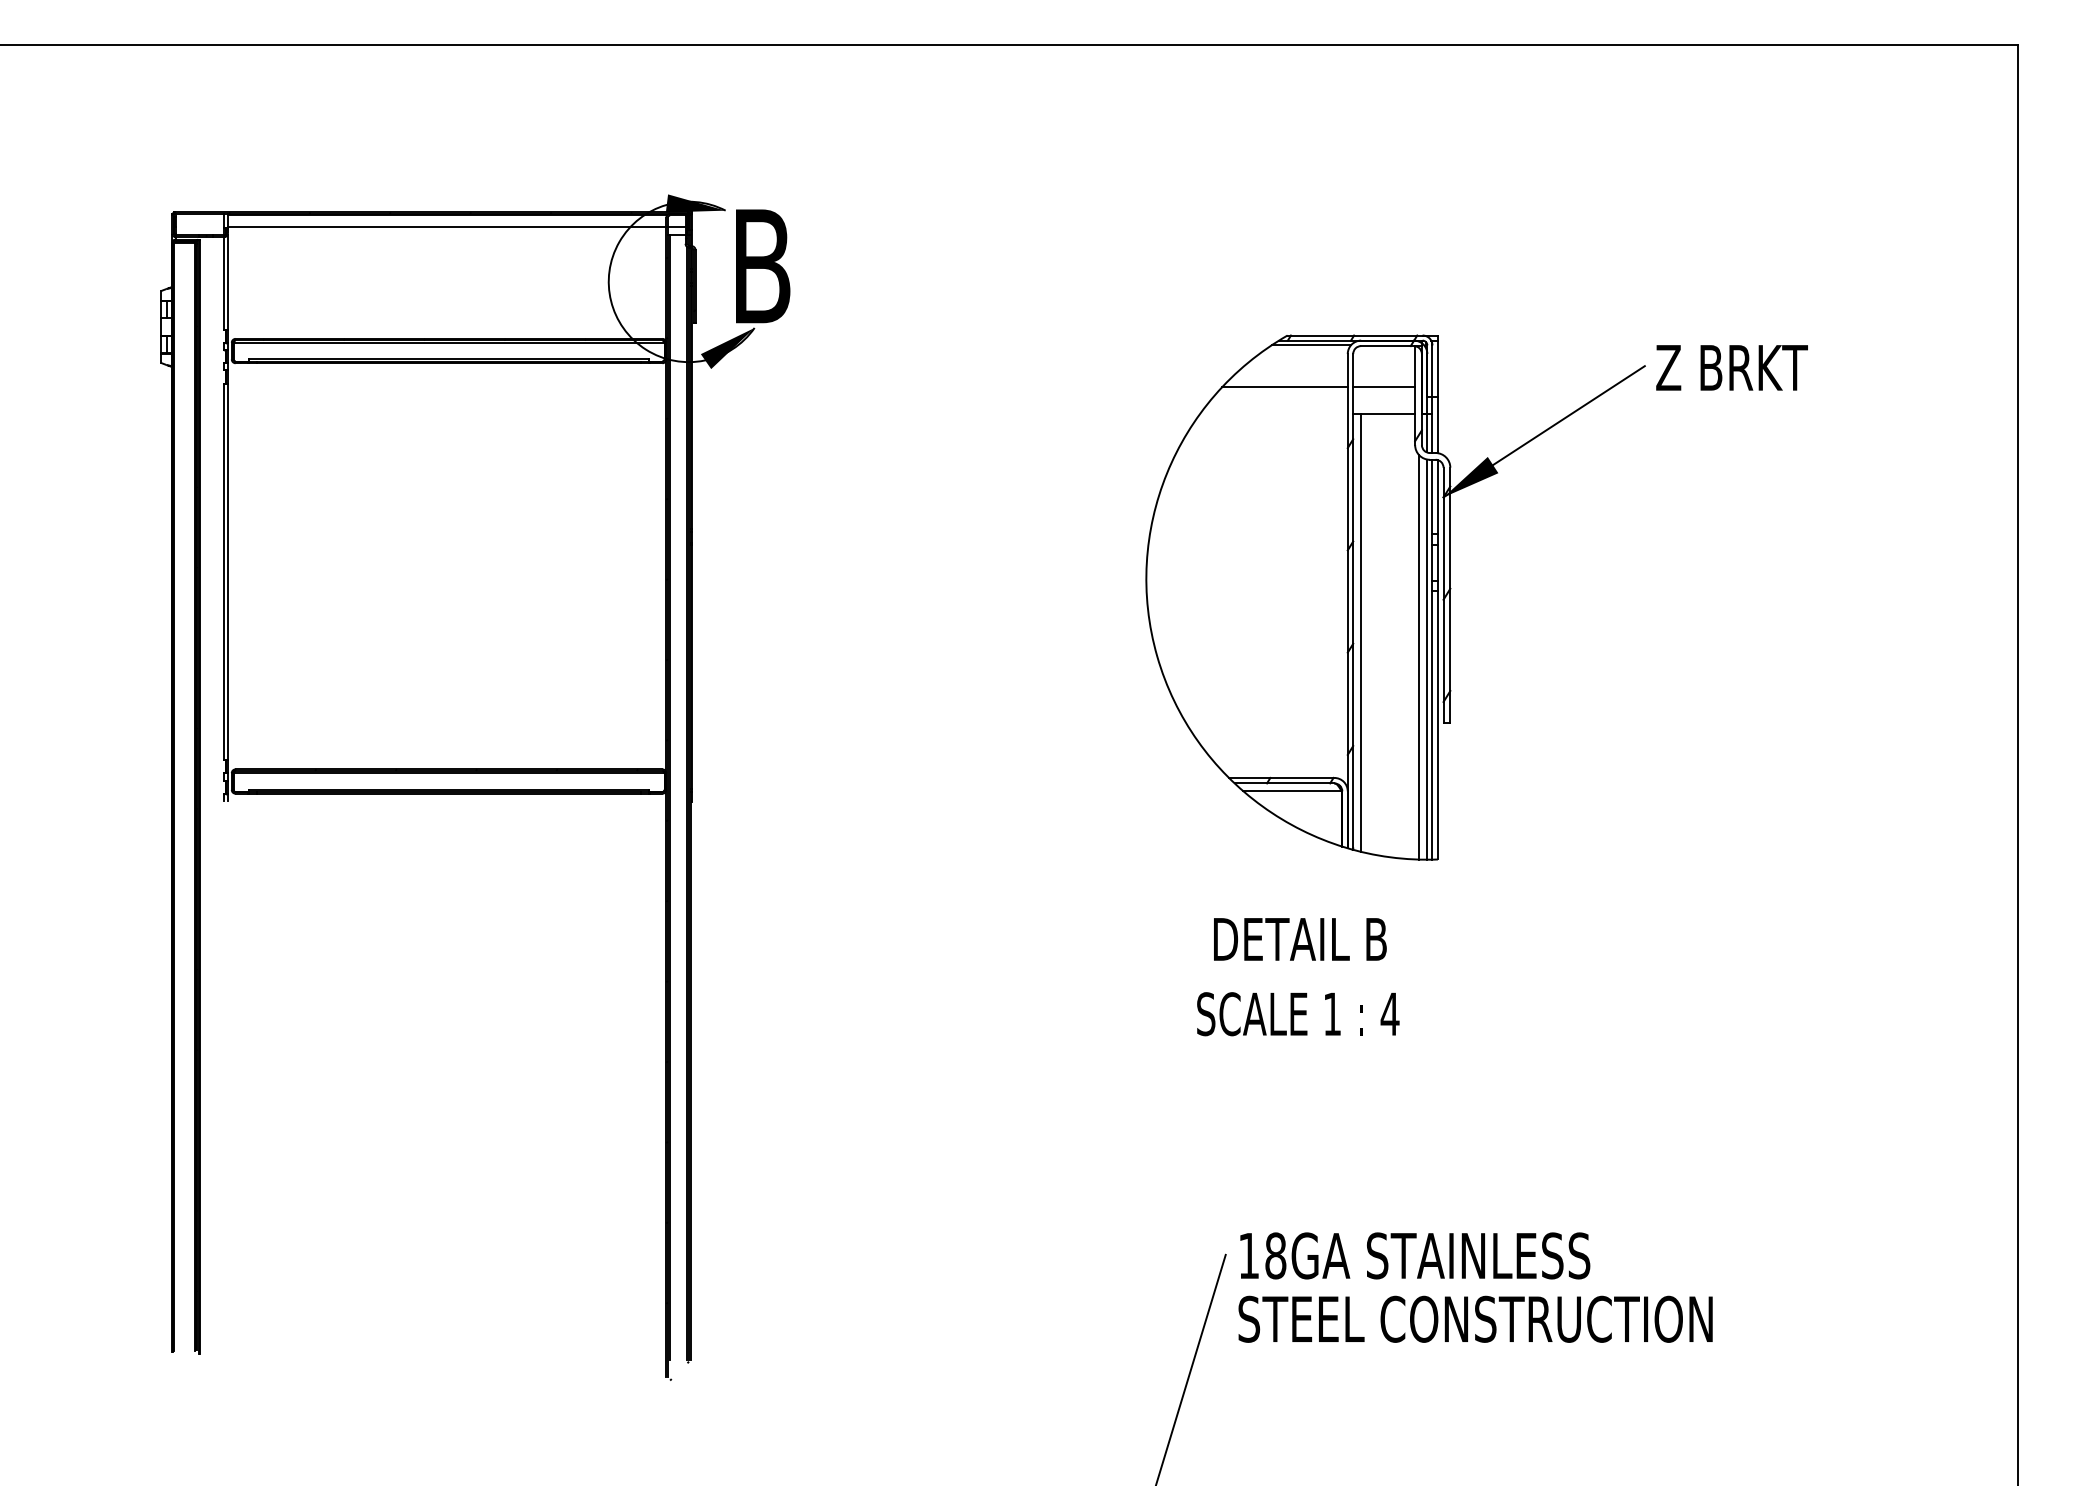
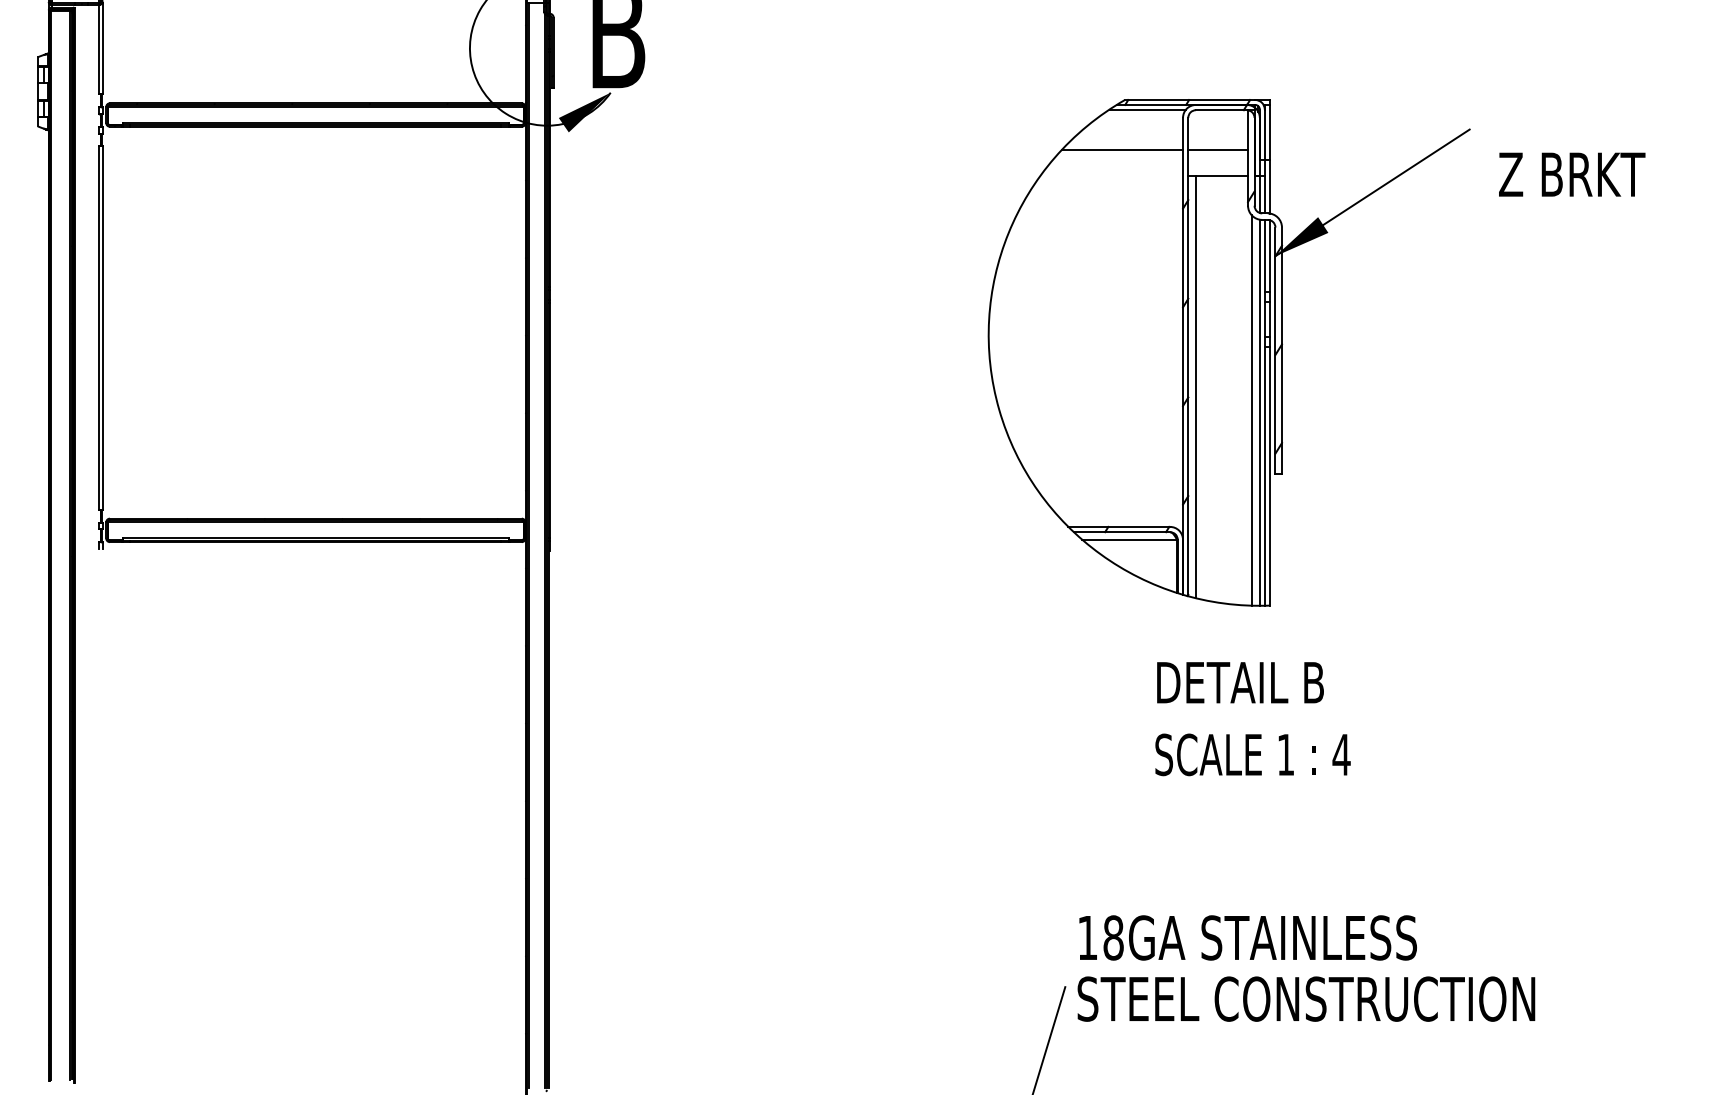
text: (1731, 367) -> (1571, 174), moved
text: (1300, 939) -> (1240, 682), moved
text: (1298, 1014) -> (1253, 755), moved
text: (1475, 1287) -> (1306, 968), moved

